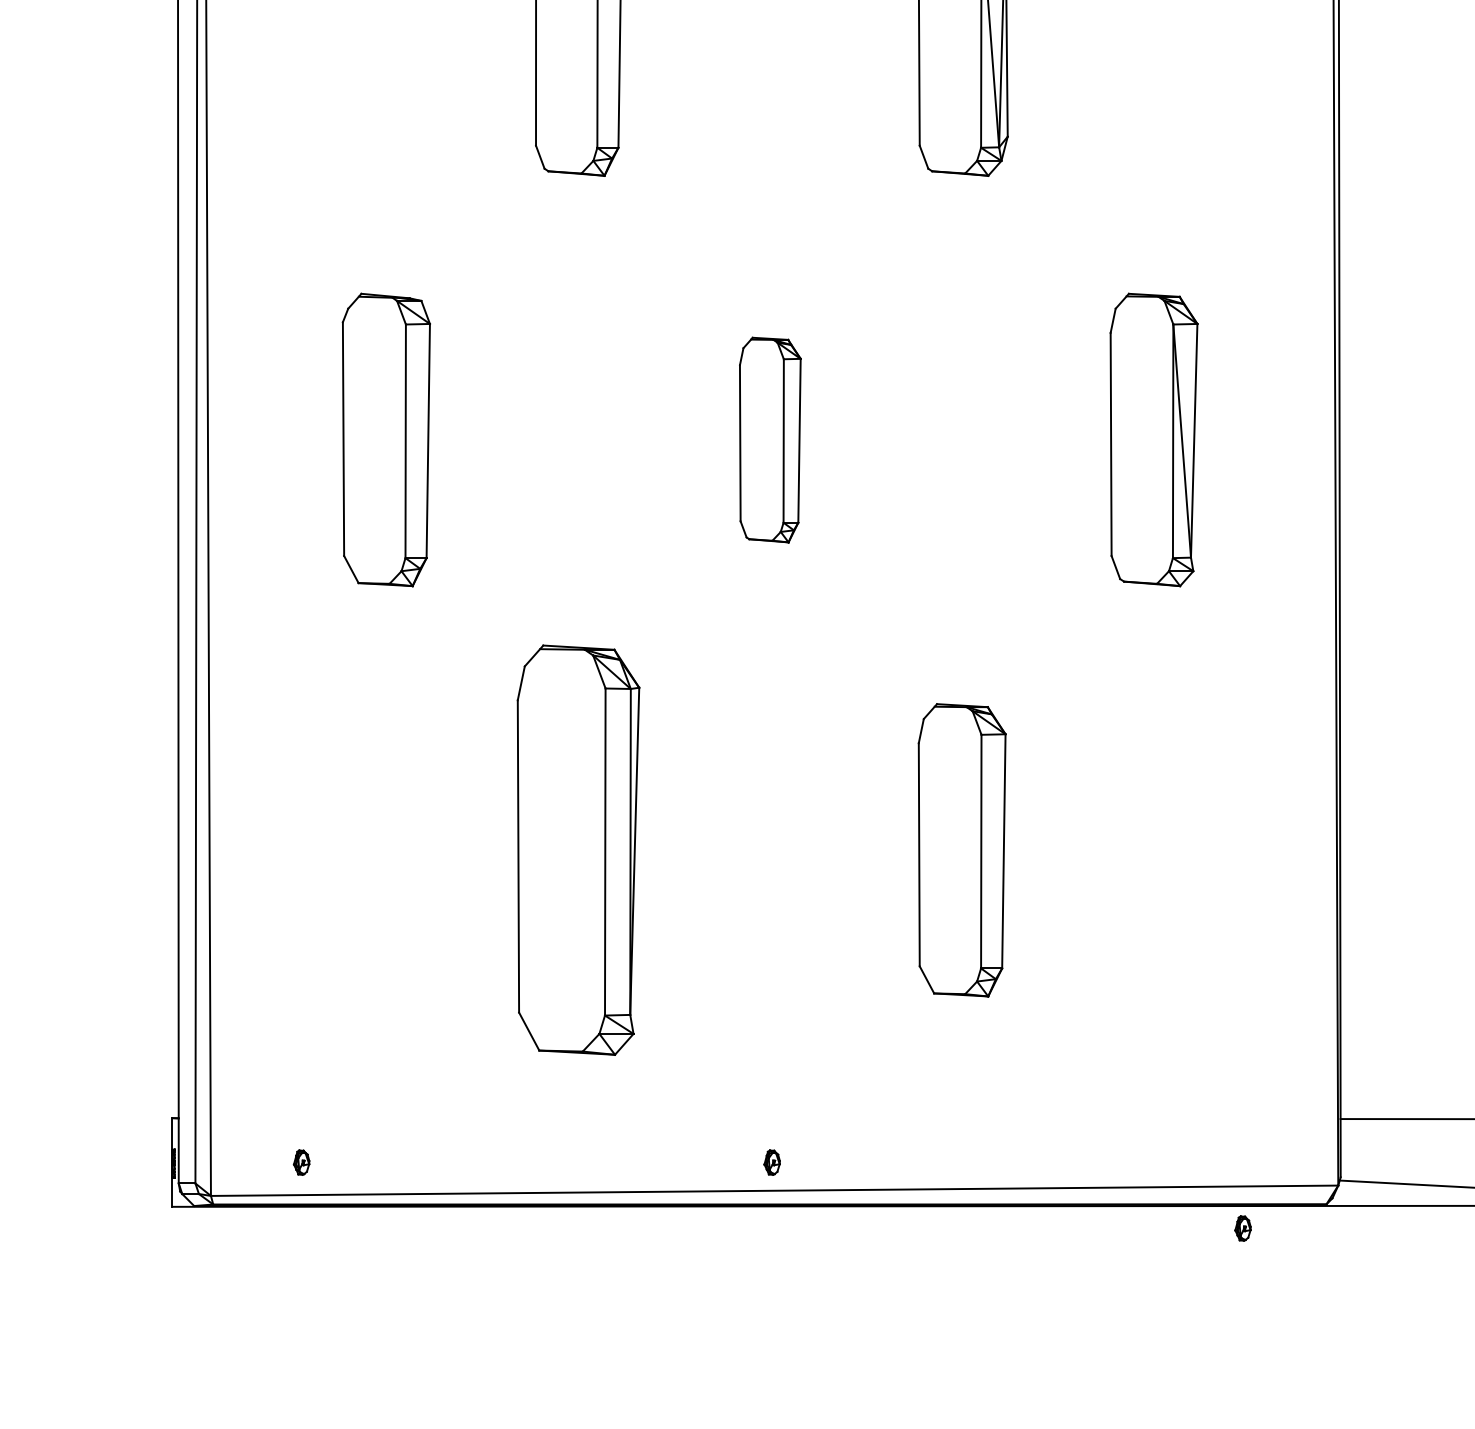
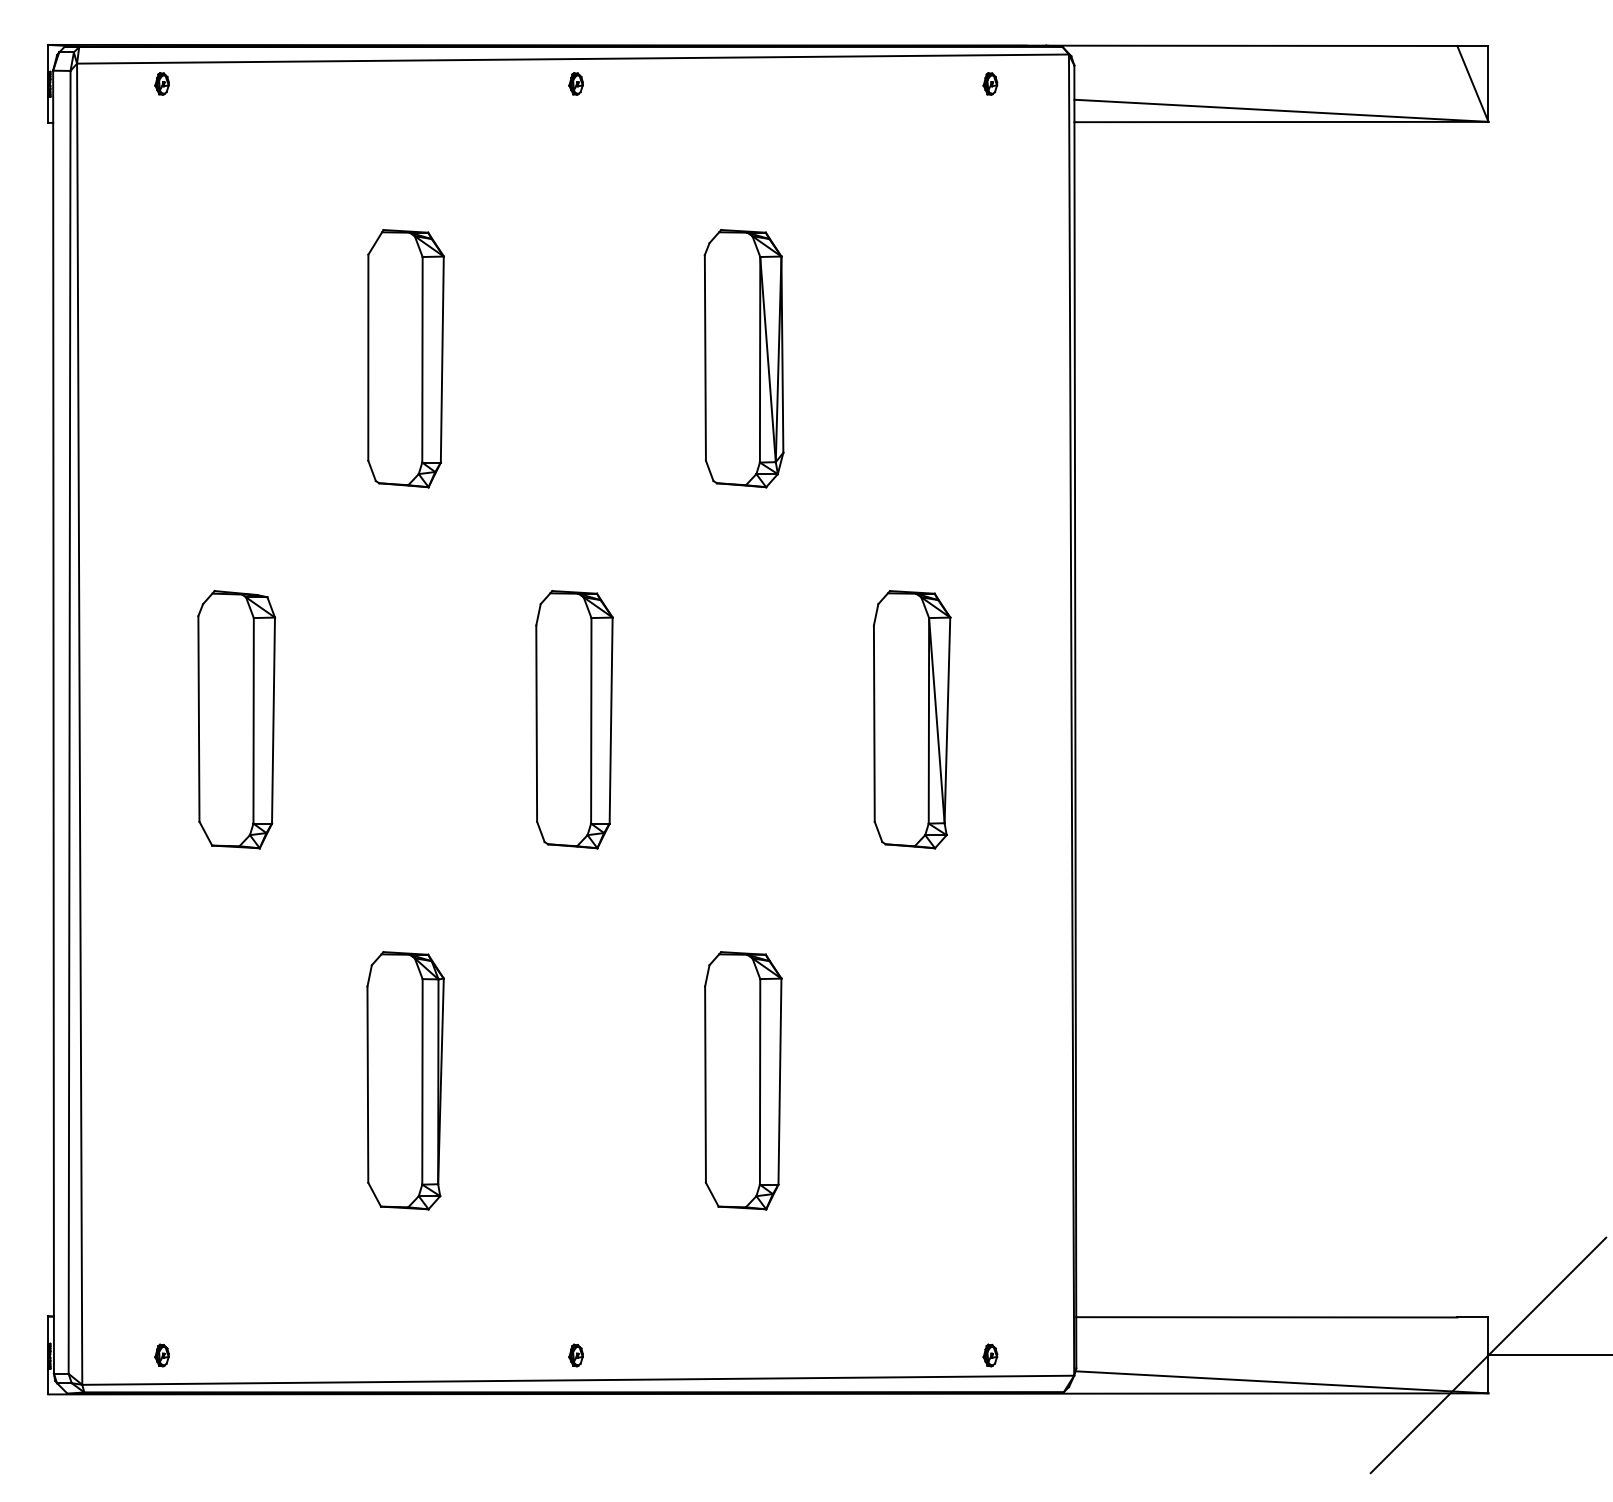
part: (770, 439) -> (574, 719), size x1.43
part: (578, 850) -> (405, 1080), size x0.71
part: (1243, 1228) -> (990, 1355), moved

